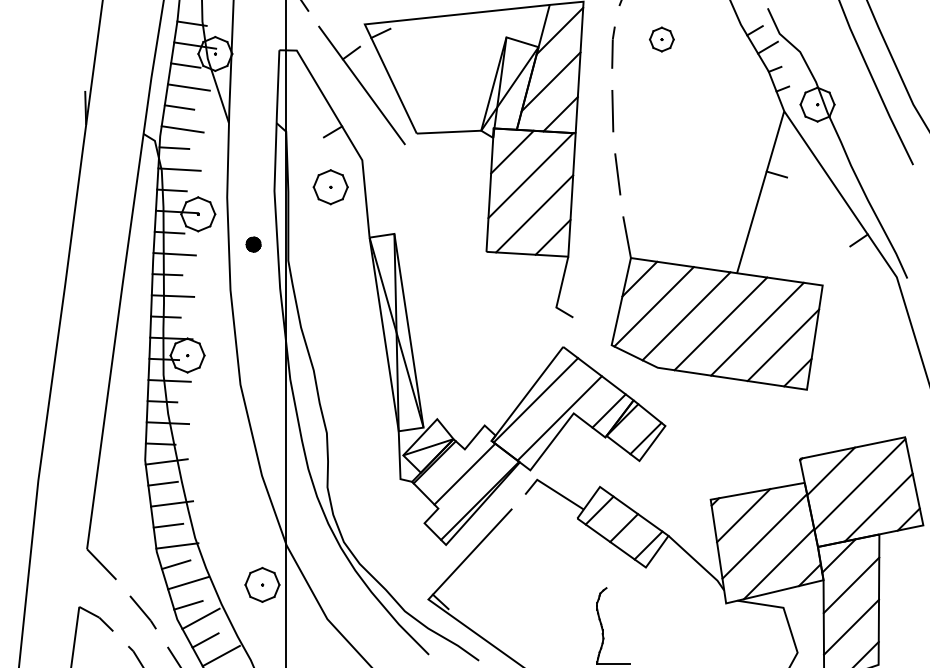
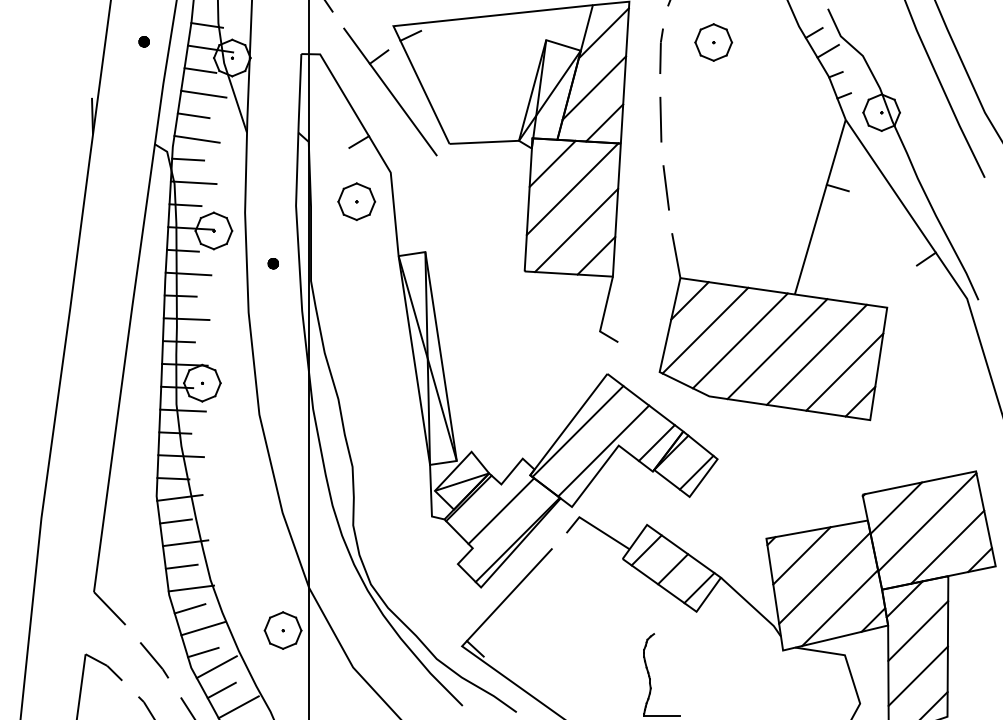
part: (132, 38) -> (143, 41), added
part: (661, 39) -> (713, 42), size x1.43
part: (252, 244) -> (272, 263), size x0.62

